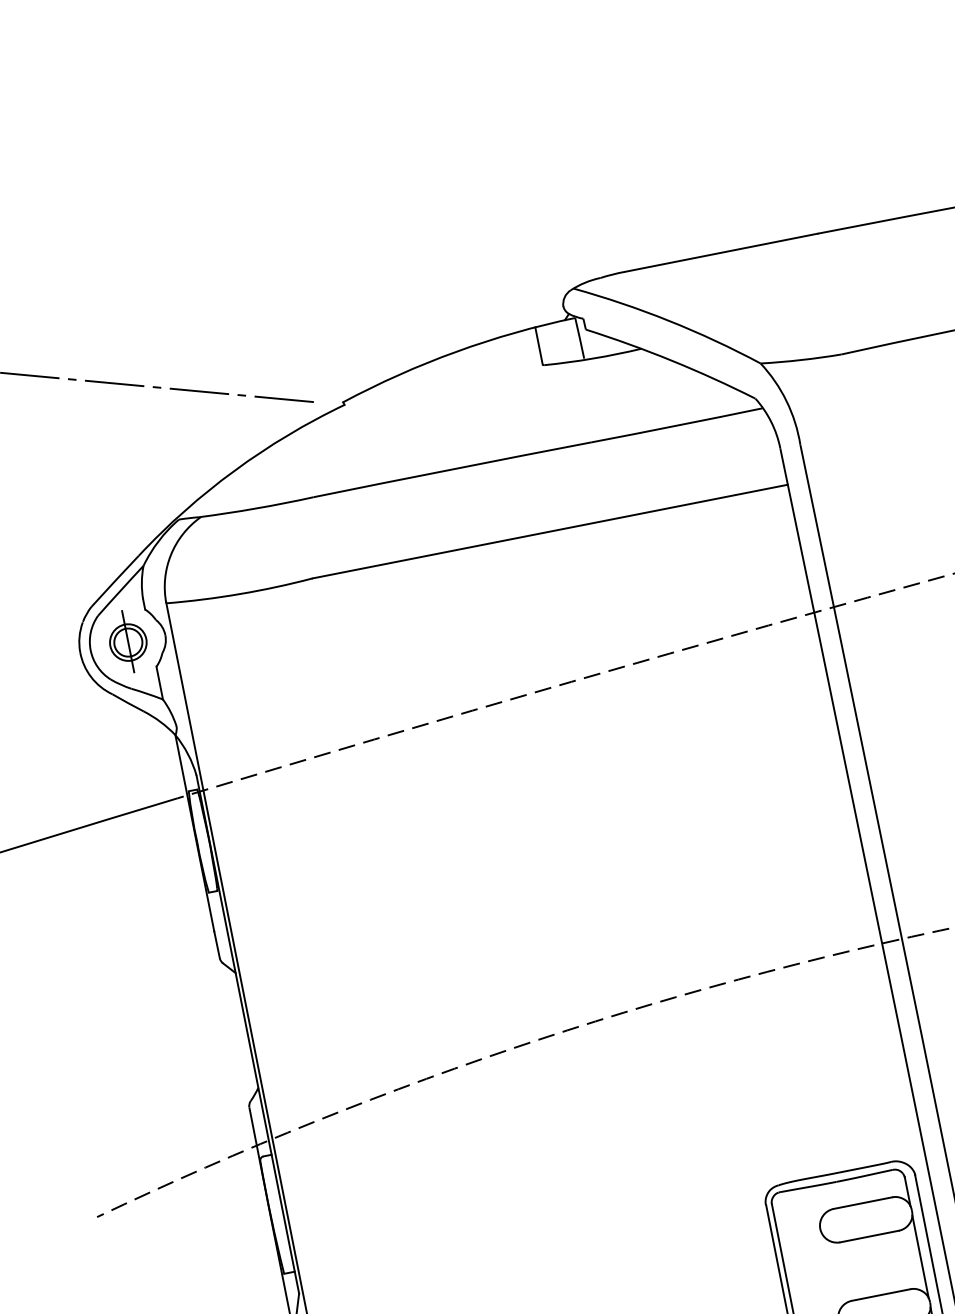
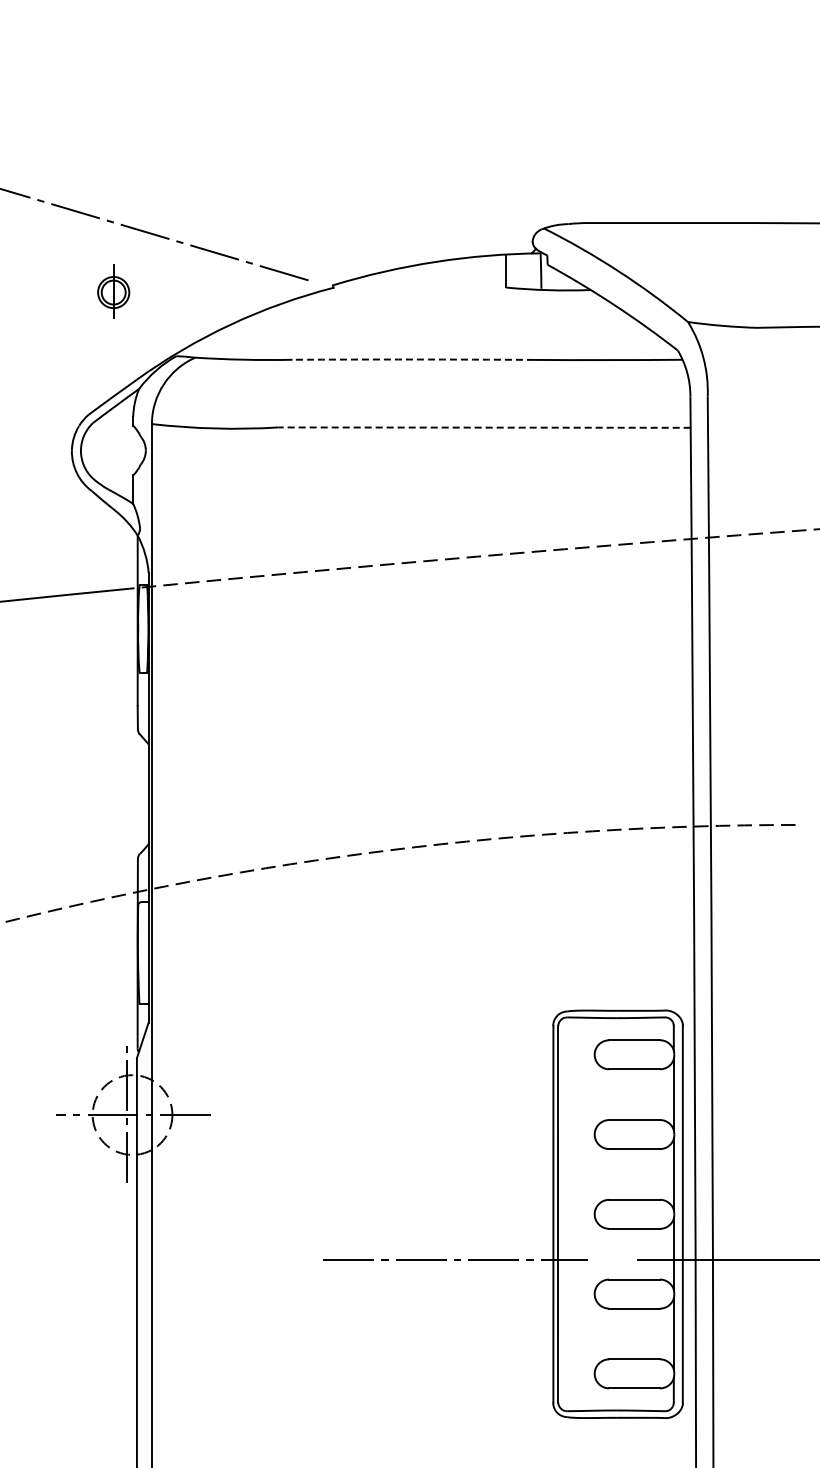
arc: (452, 469) -> (413, 359), solid -> dashed
line: (550, 531) -> (484, 427), solid -> dashed
part: (127, 641) -> (113, 291), moved

